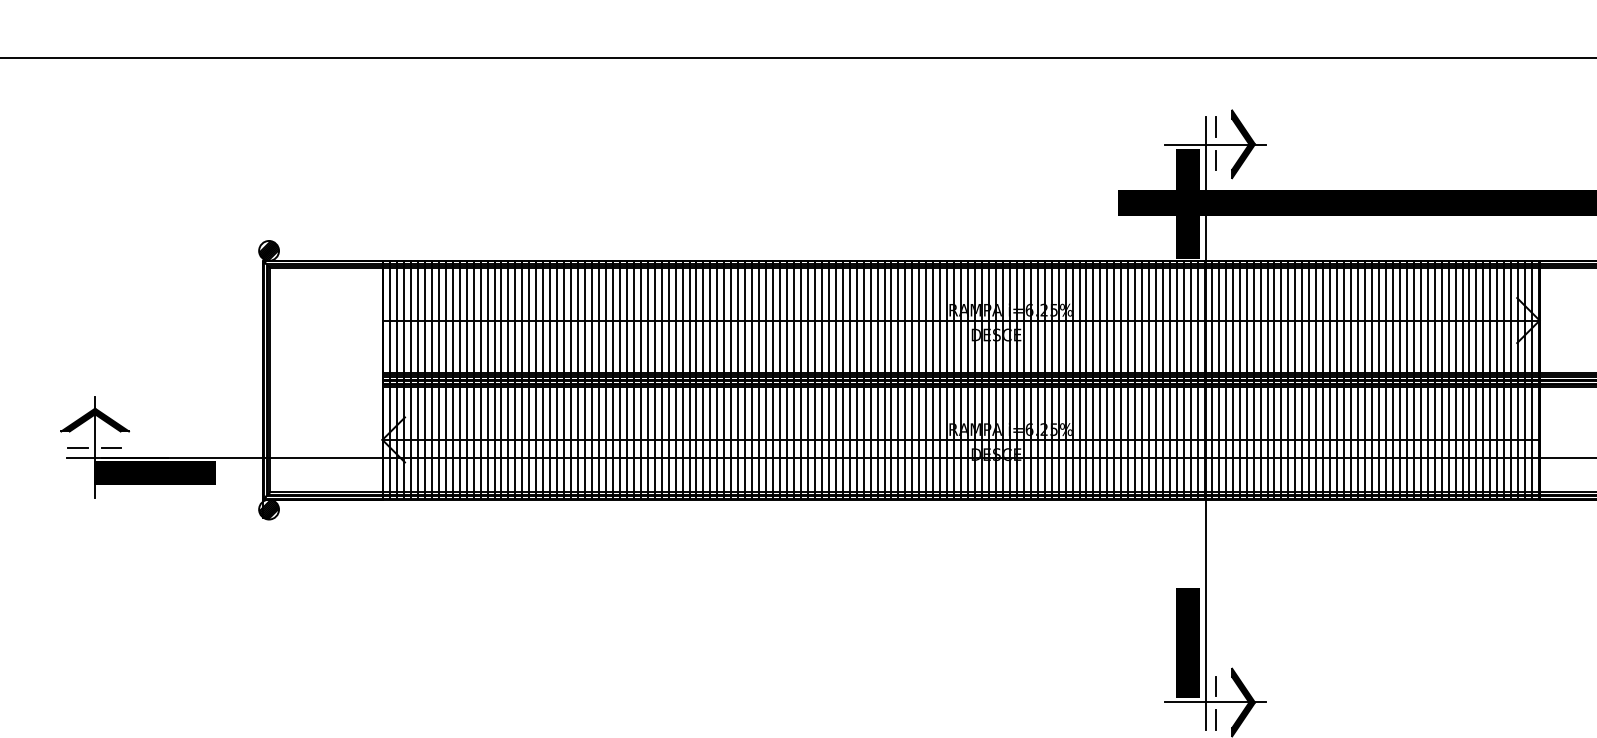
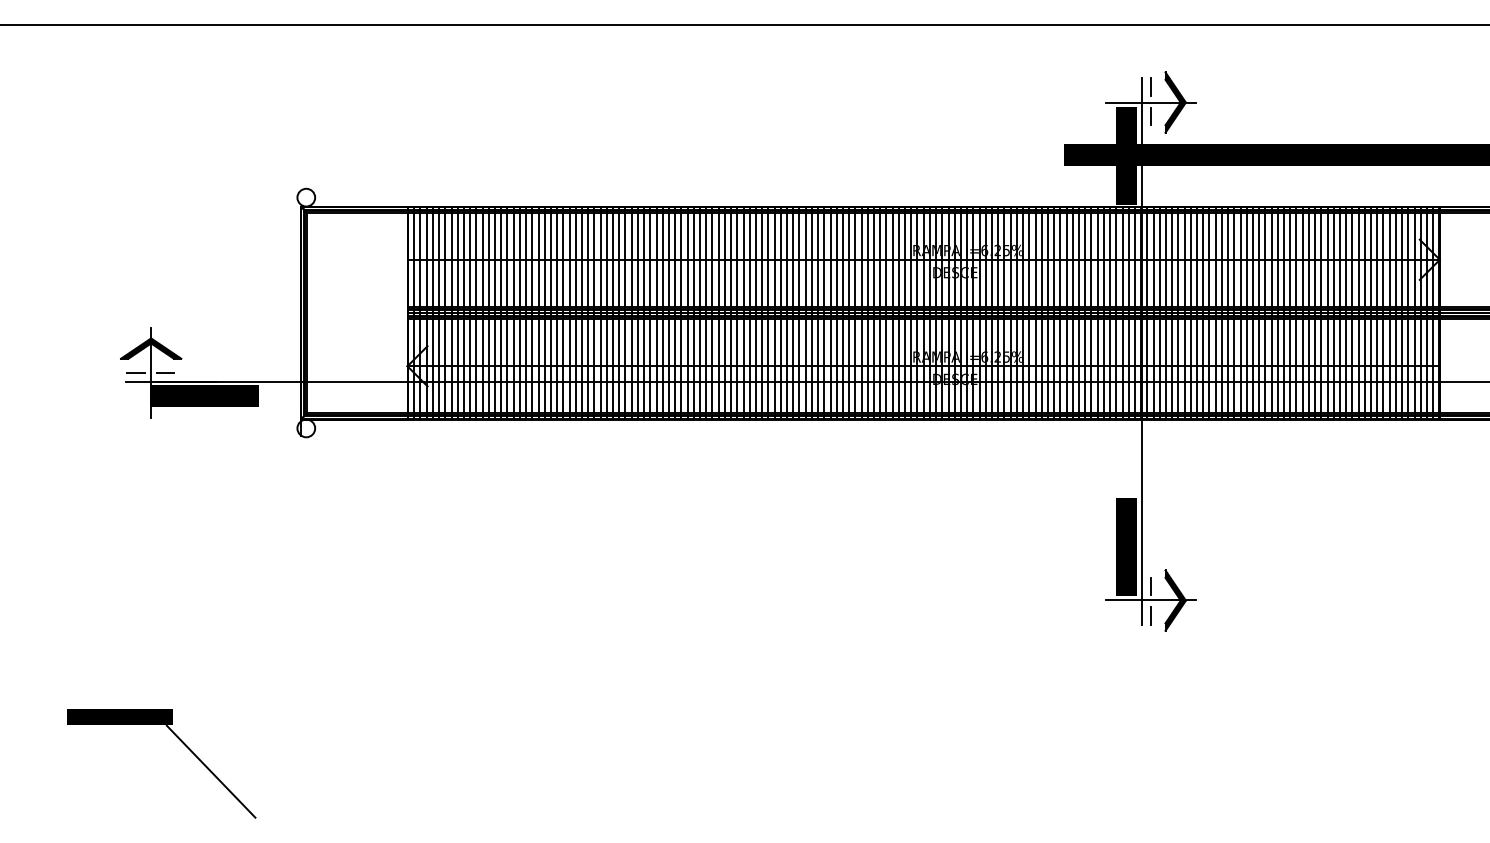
hatch: (269, 250) -> (306, 197), removed
hatch: (269, 509) -> (306, 428), removed

